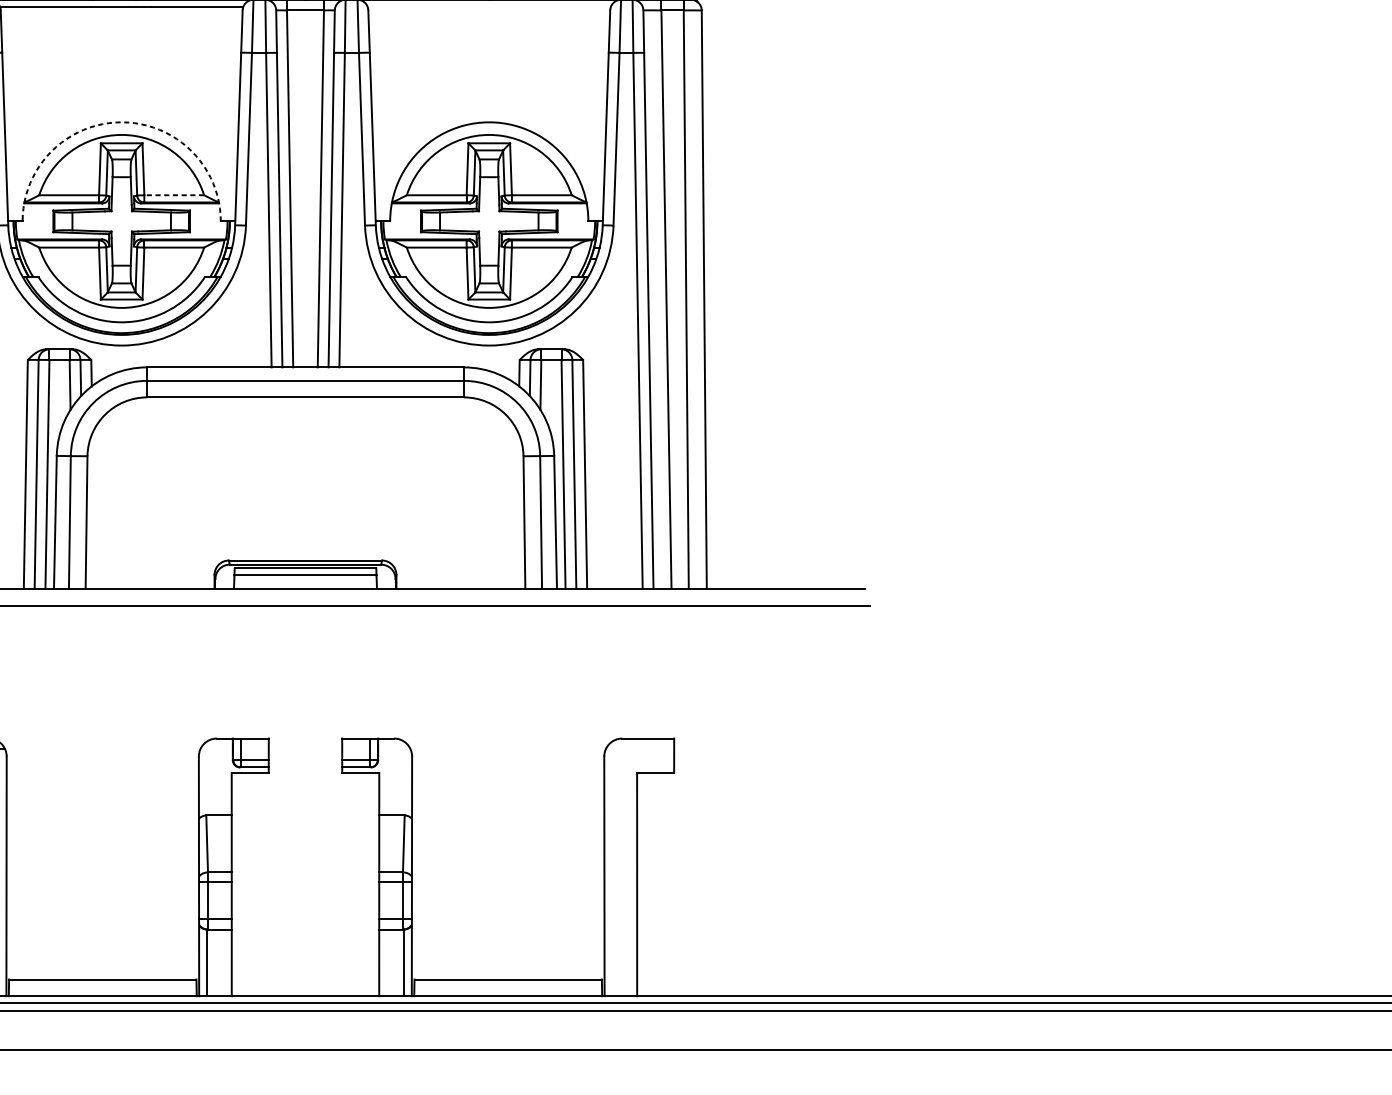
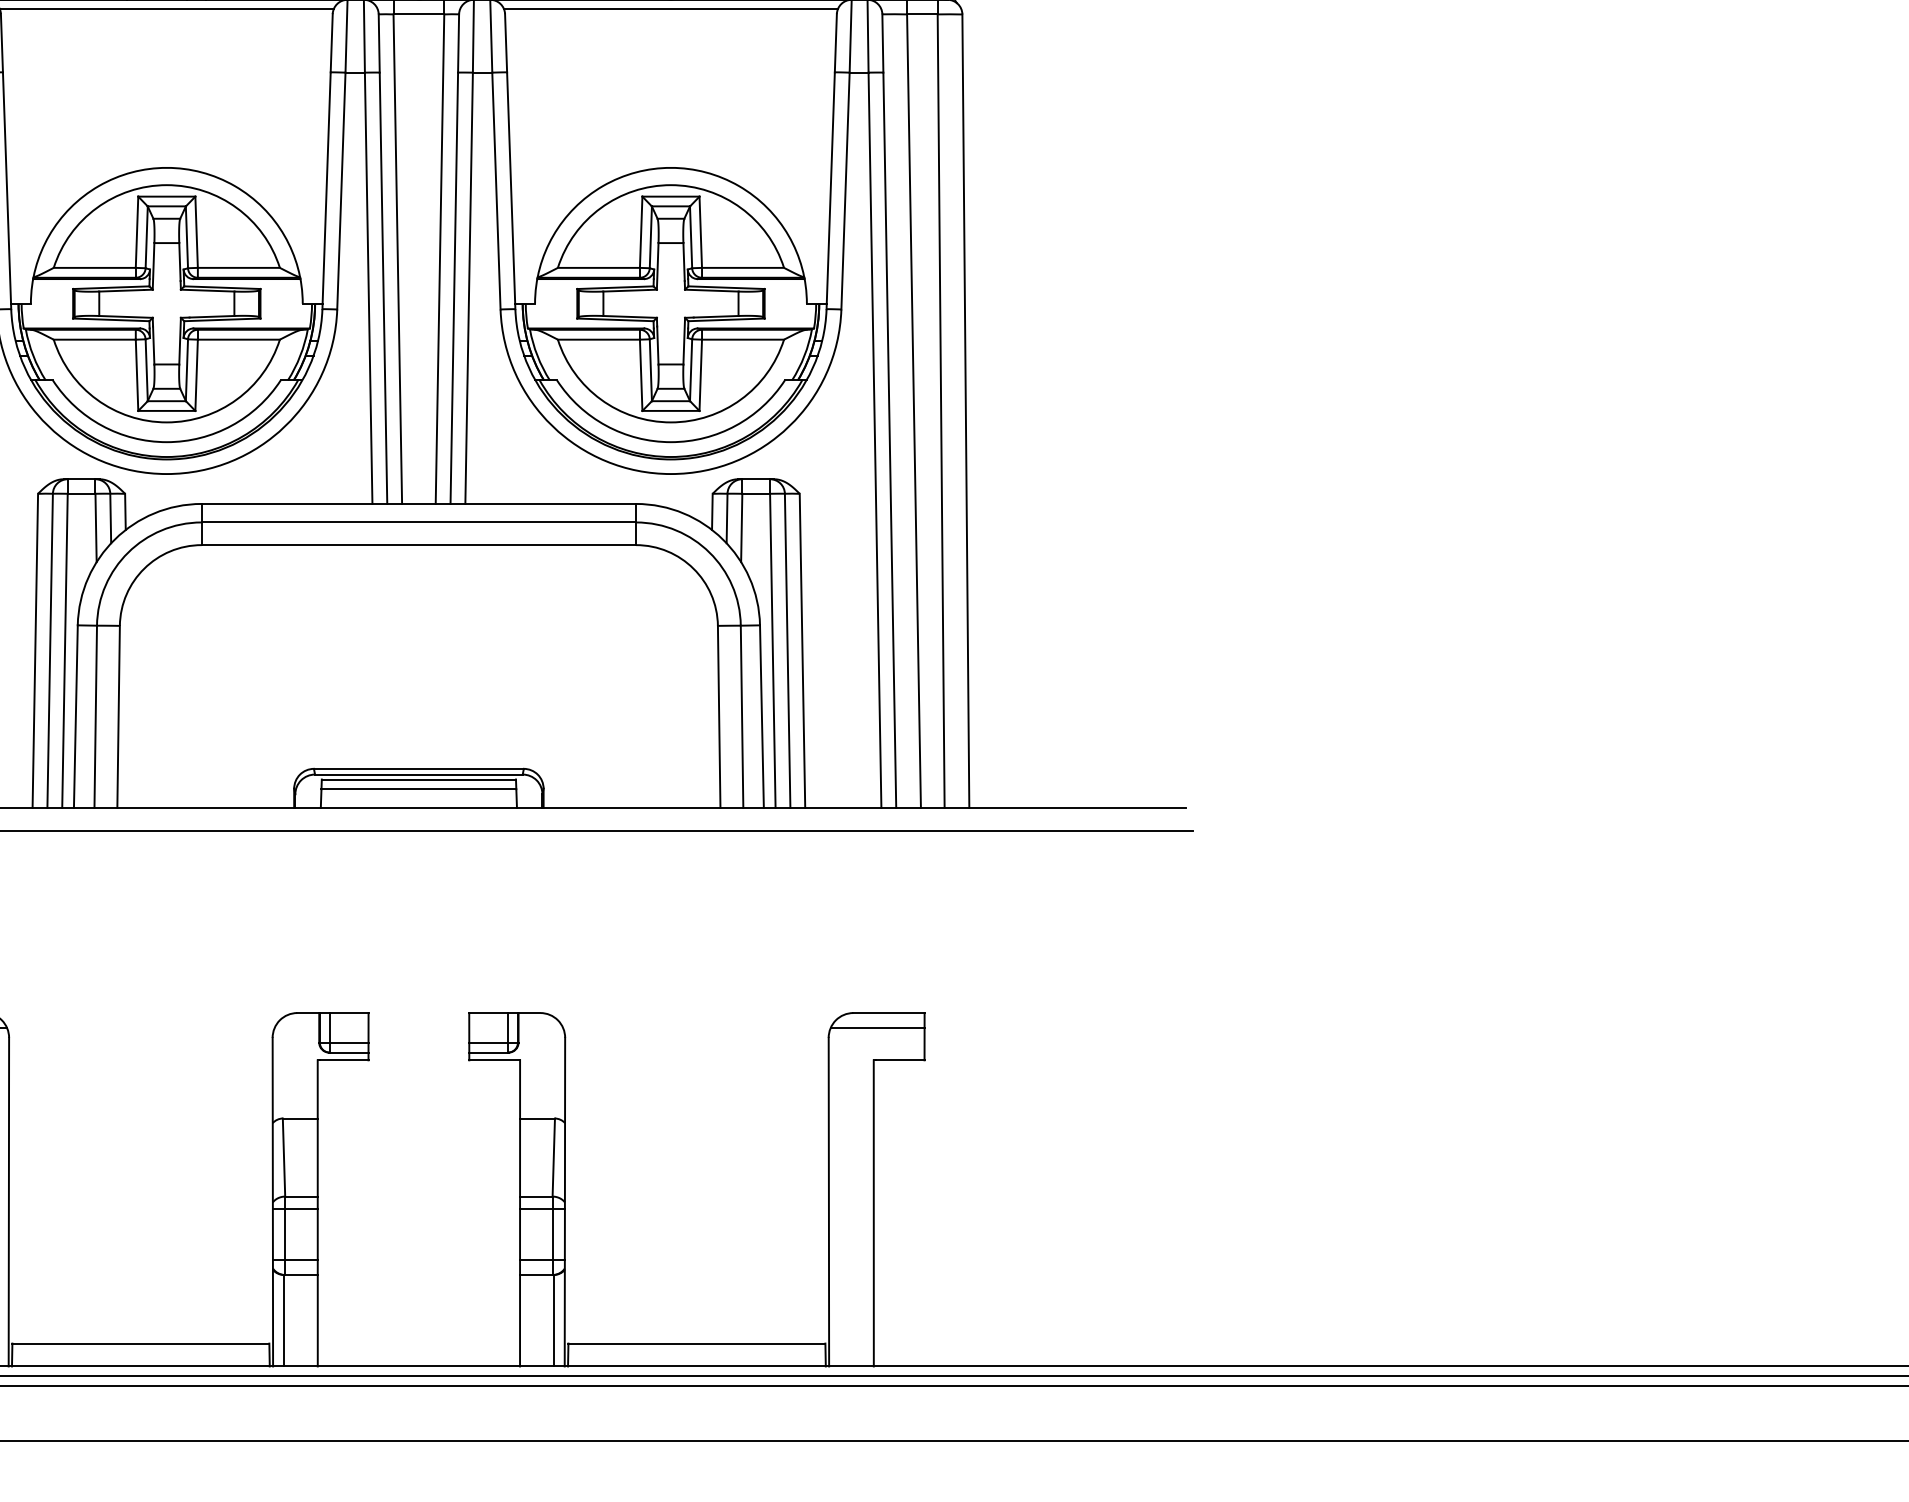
line: (488, 6) -> (670, 9), added
arc: (121, 122) -> (166, 167), dashed -> solid
line: (173, 194) -> (238, 267), dashed -> solid
line: (639, 749) -> (877, 1027), added

